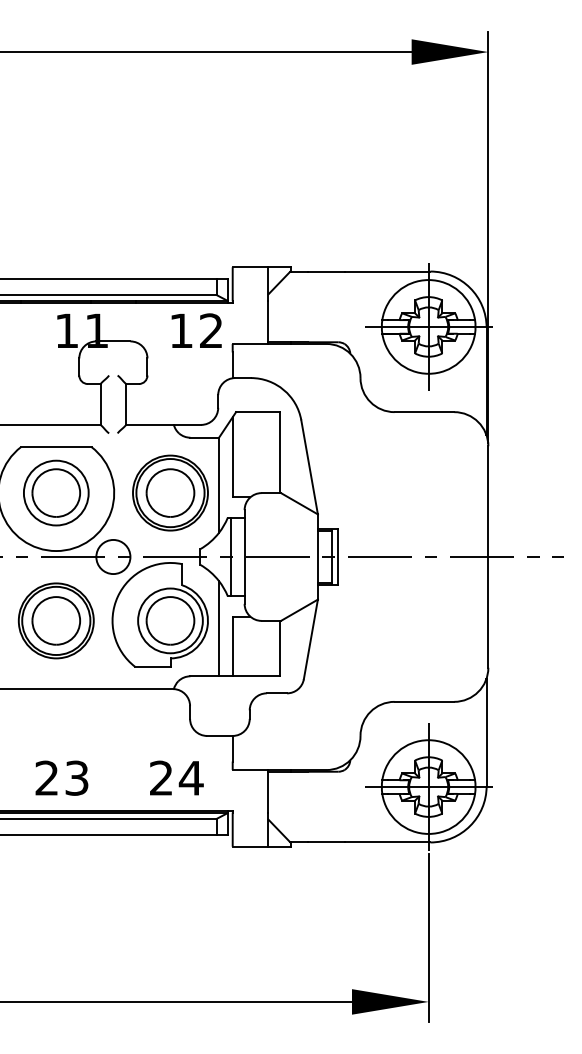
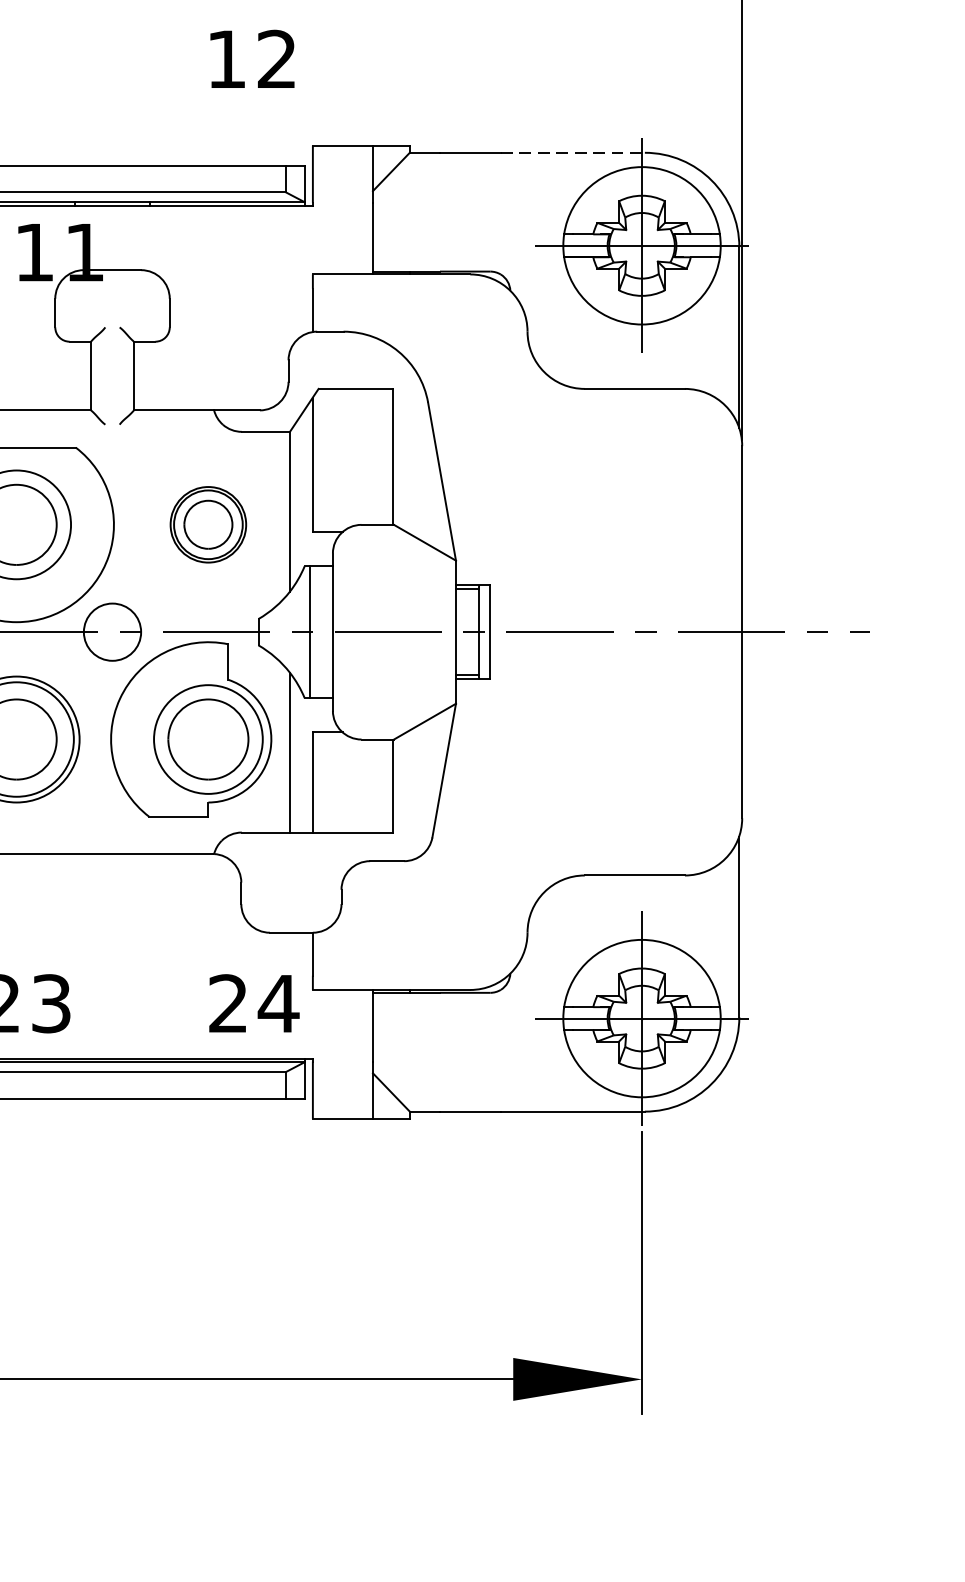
line: (387, 271) -> (572, 152), solid -> dashed
text: (196, 330) -> (252, 58), moved
part: (170, 492) -> (208, 523), size x0.6
text: (176, 777) -> (253, 1002), moved

